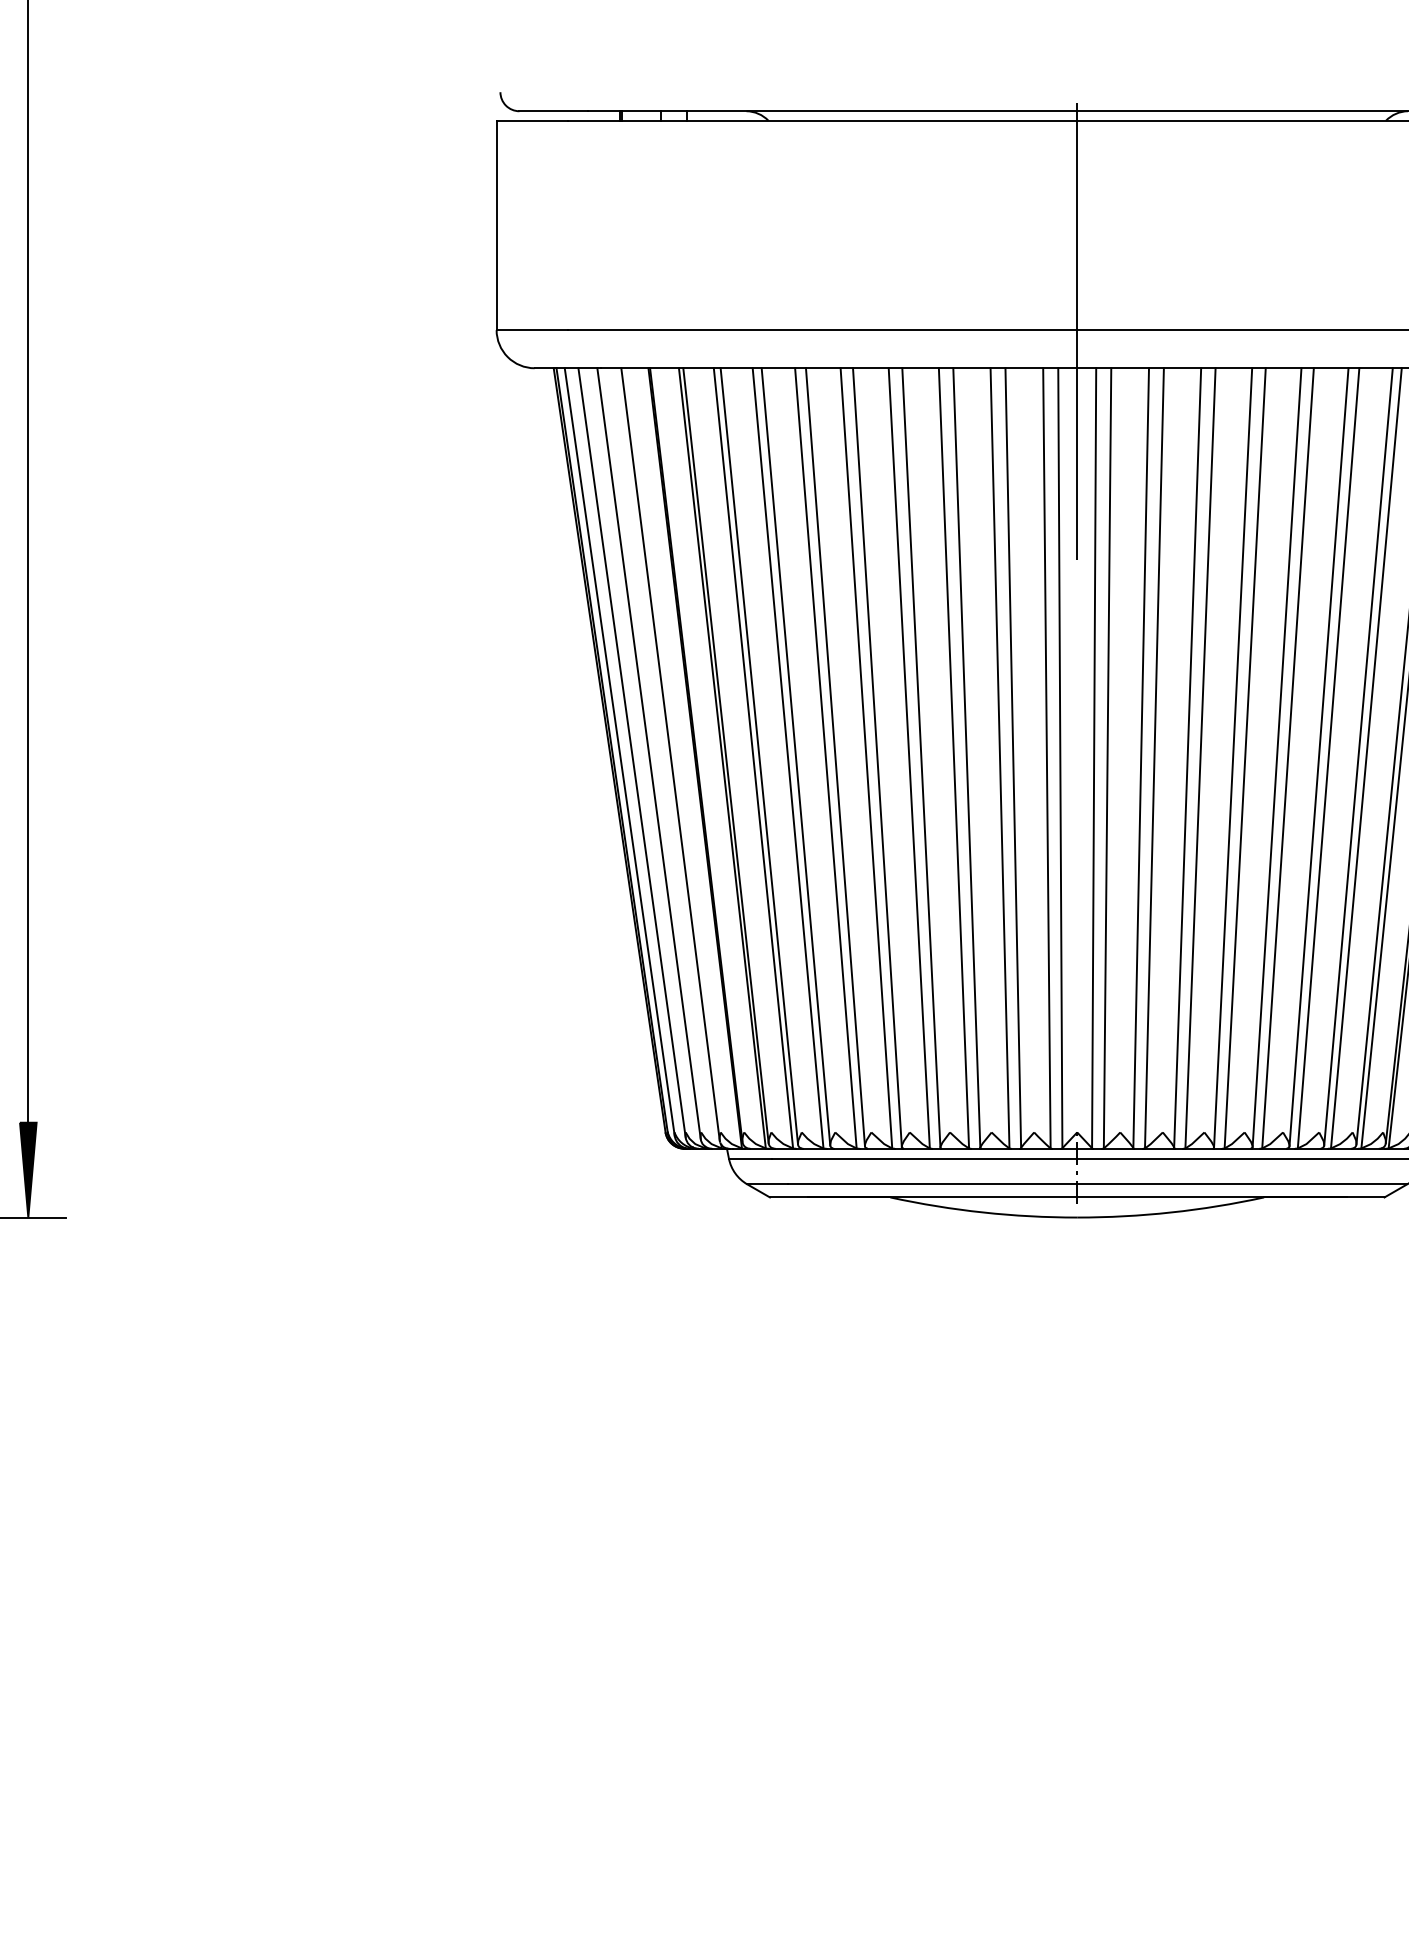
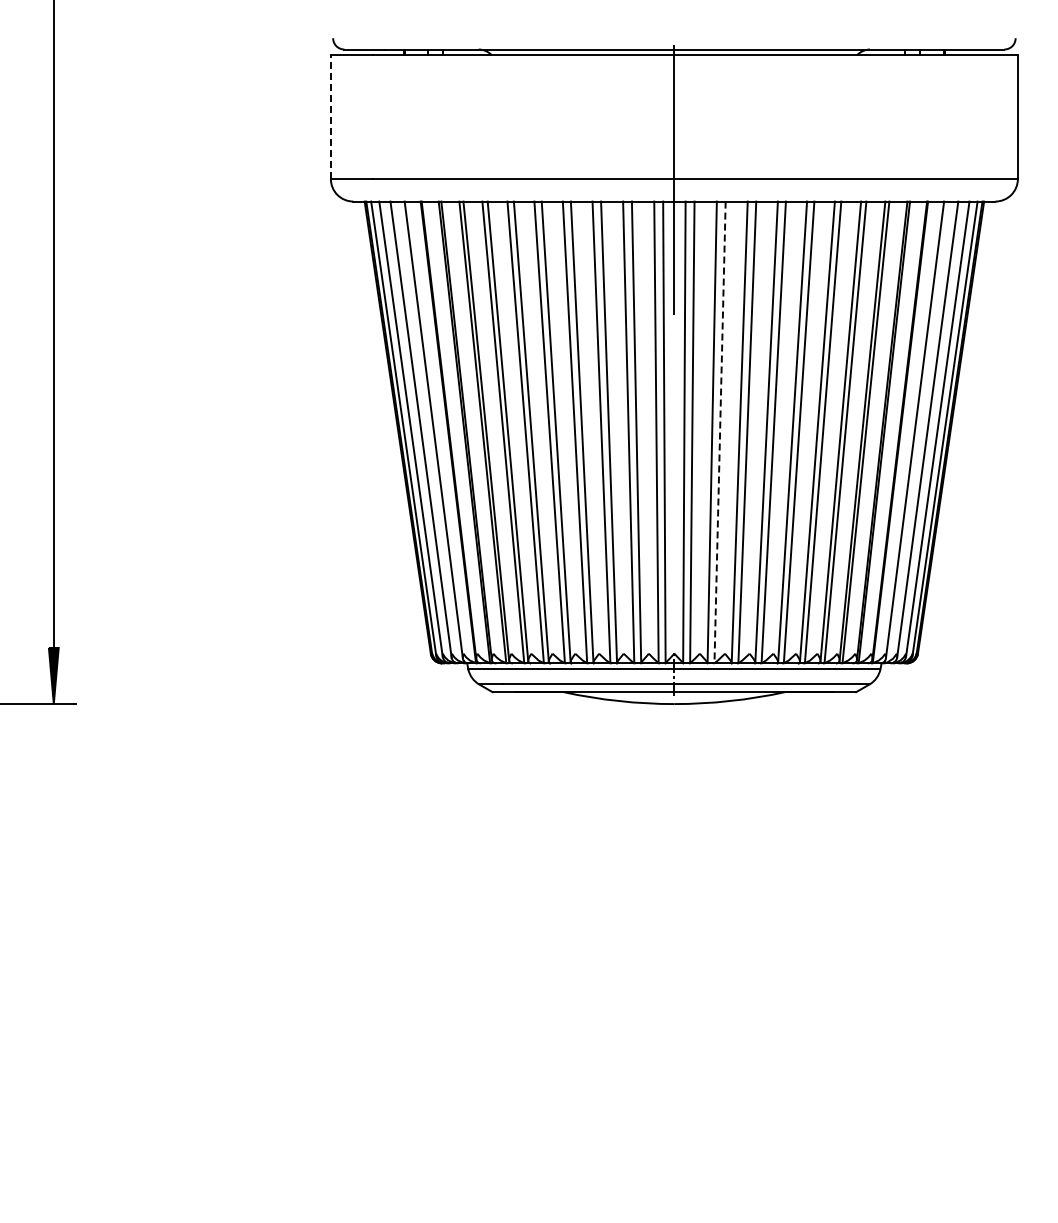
line: (495, 226) -> (330, 117), solid -> dashed
line: (1155, 758) -> (720, 432), solid -> dashed

